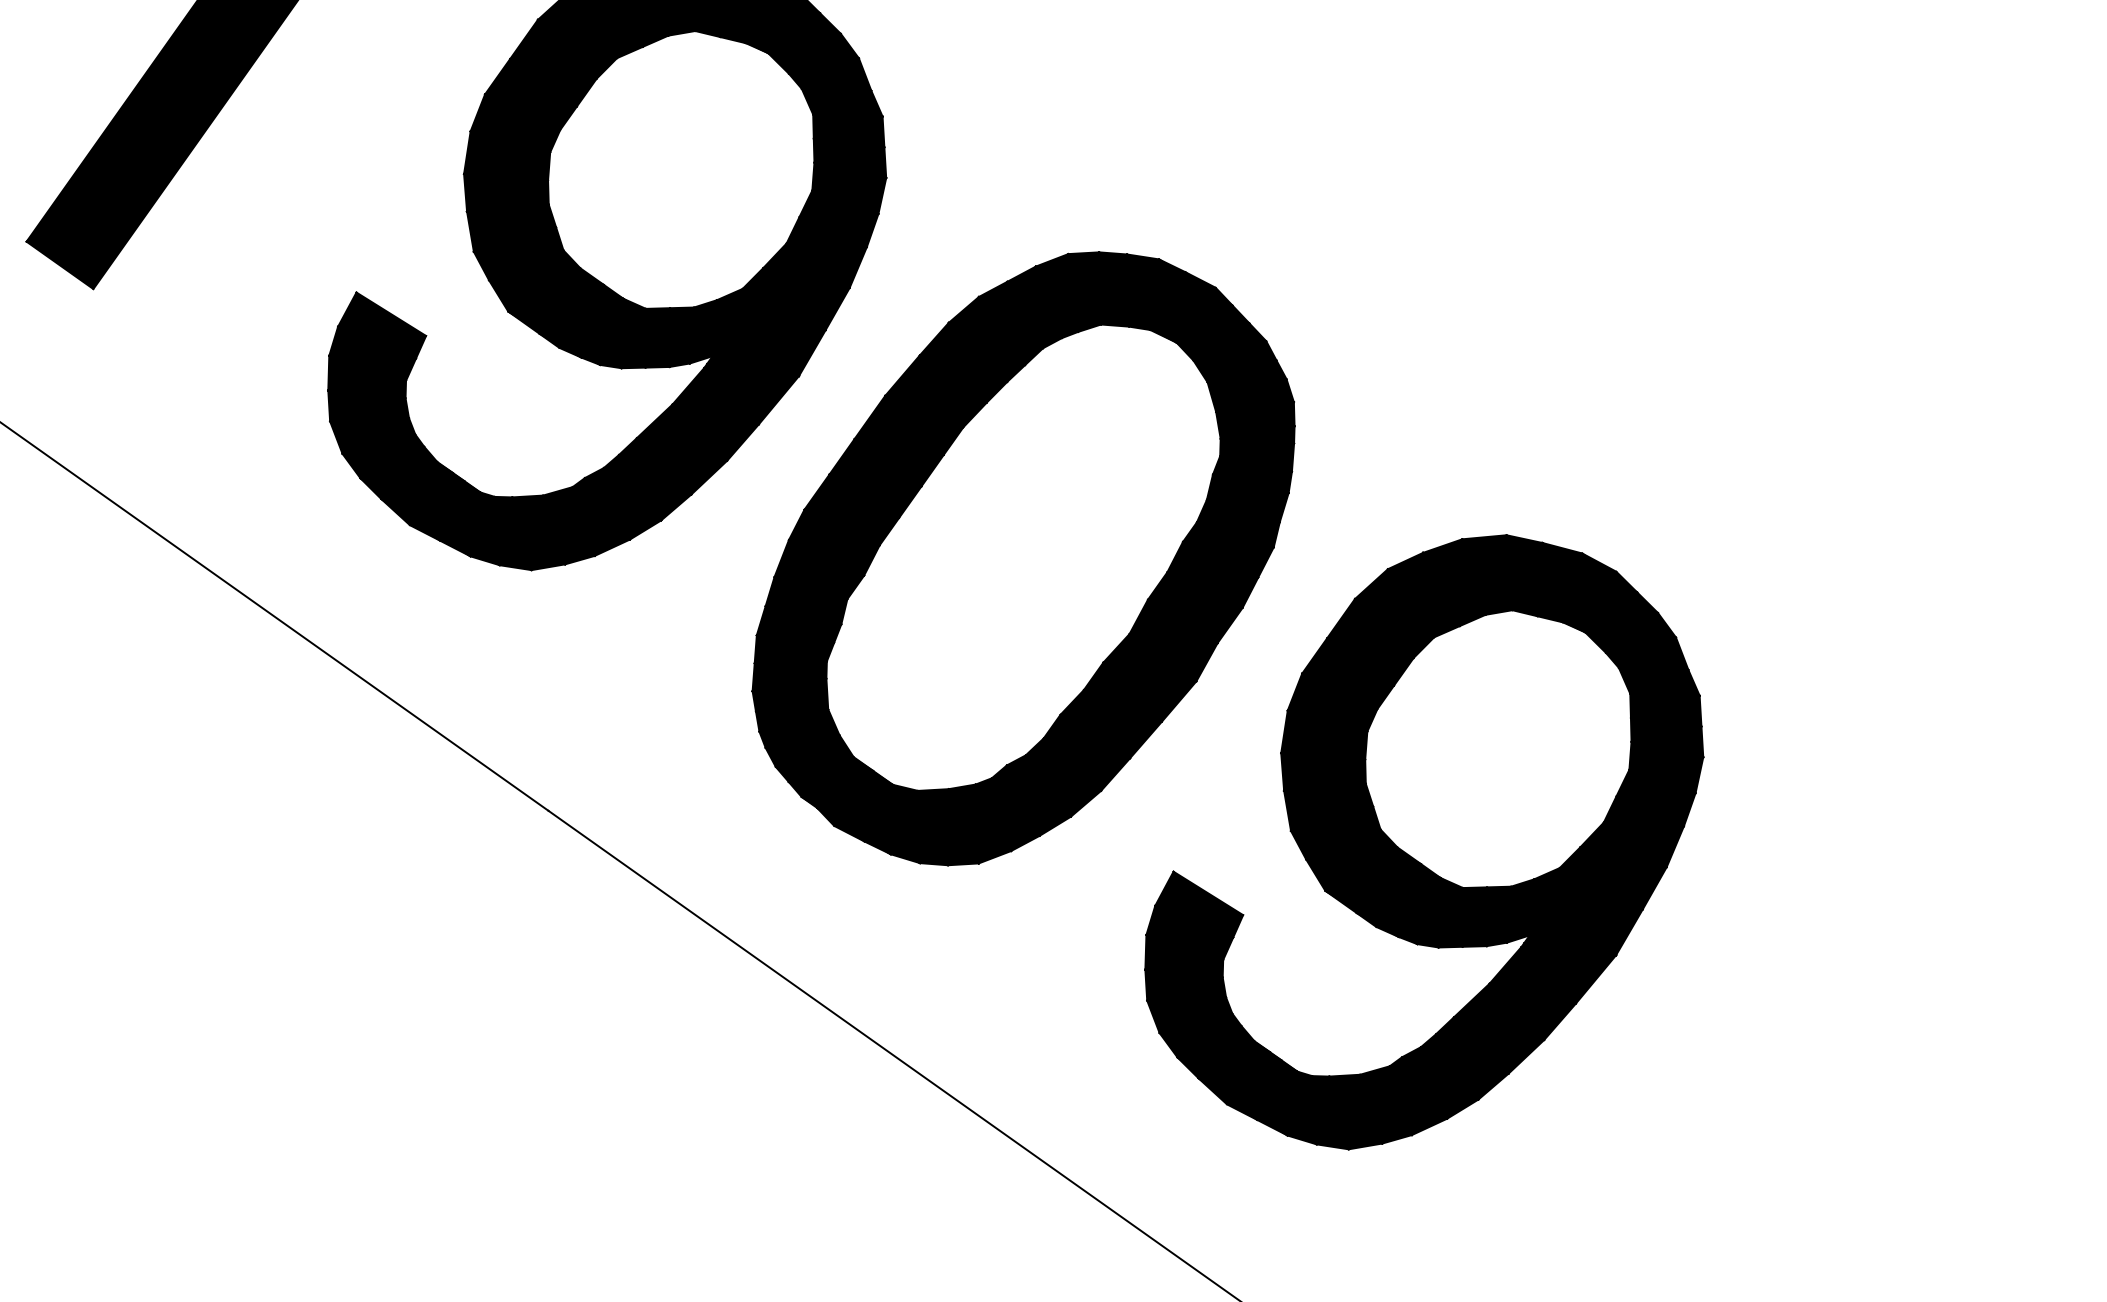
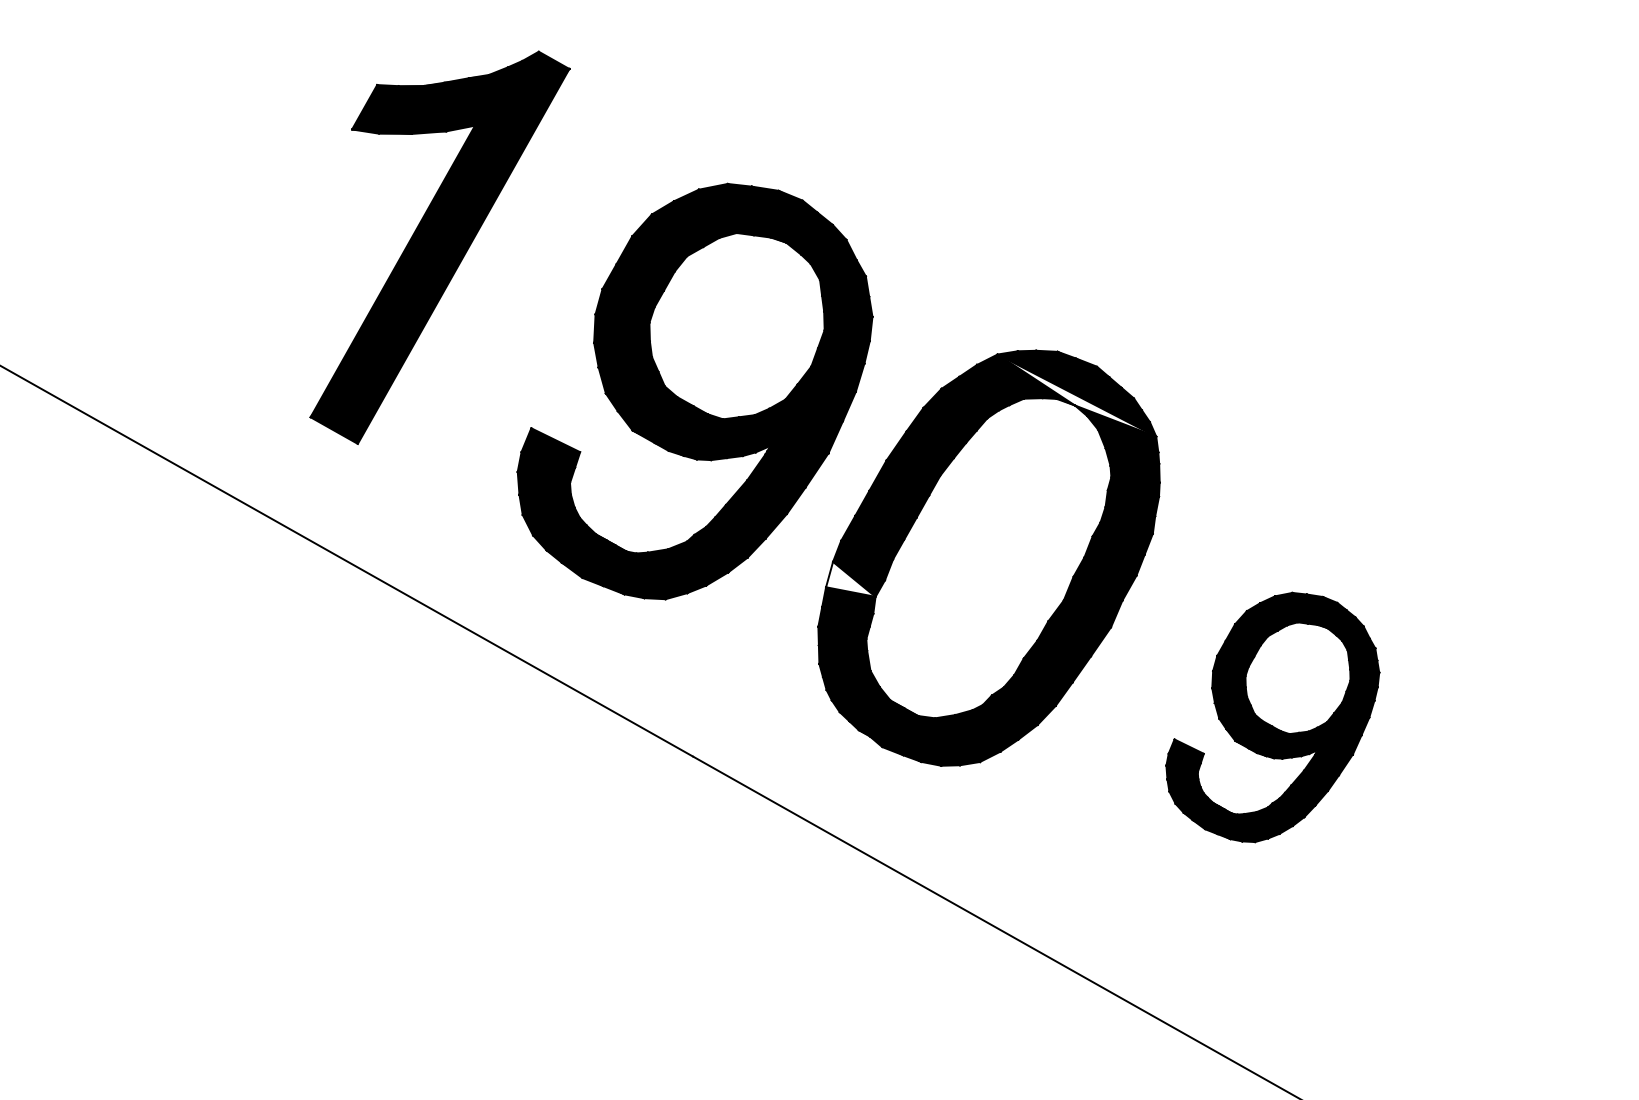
fill: (1180, 327) -> (1076, 395), removed
fill: (812, 567) -> (850, 578), removed
part: (1424, 842) -> (1272, 717), size x0.6

